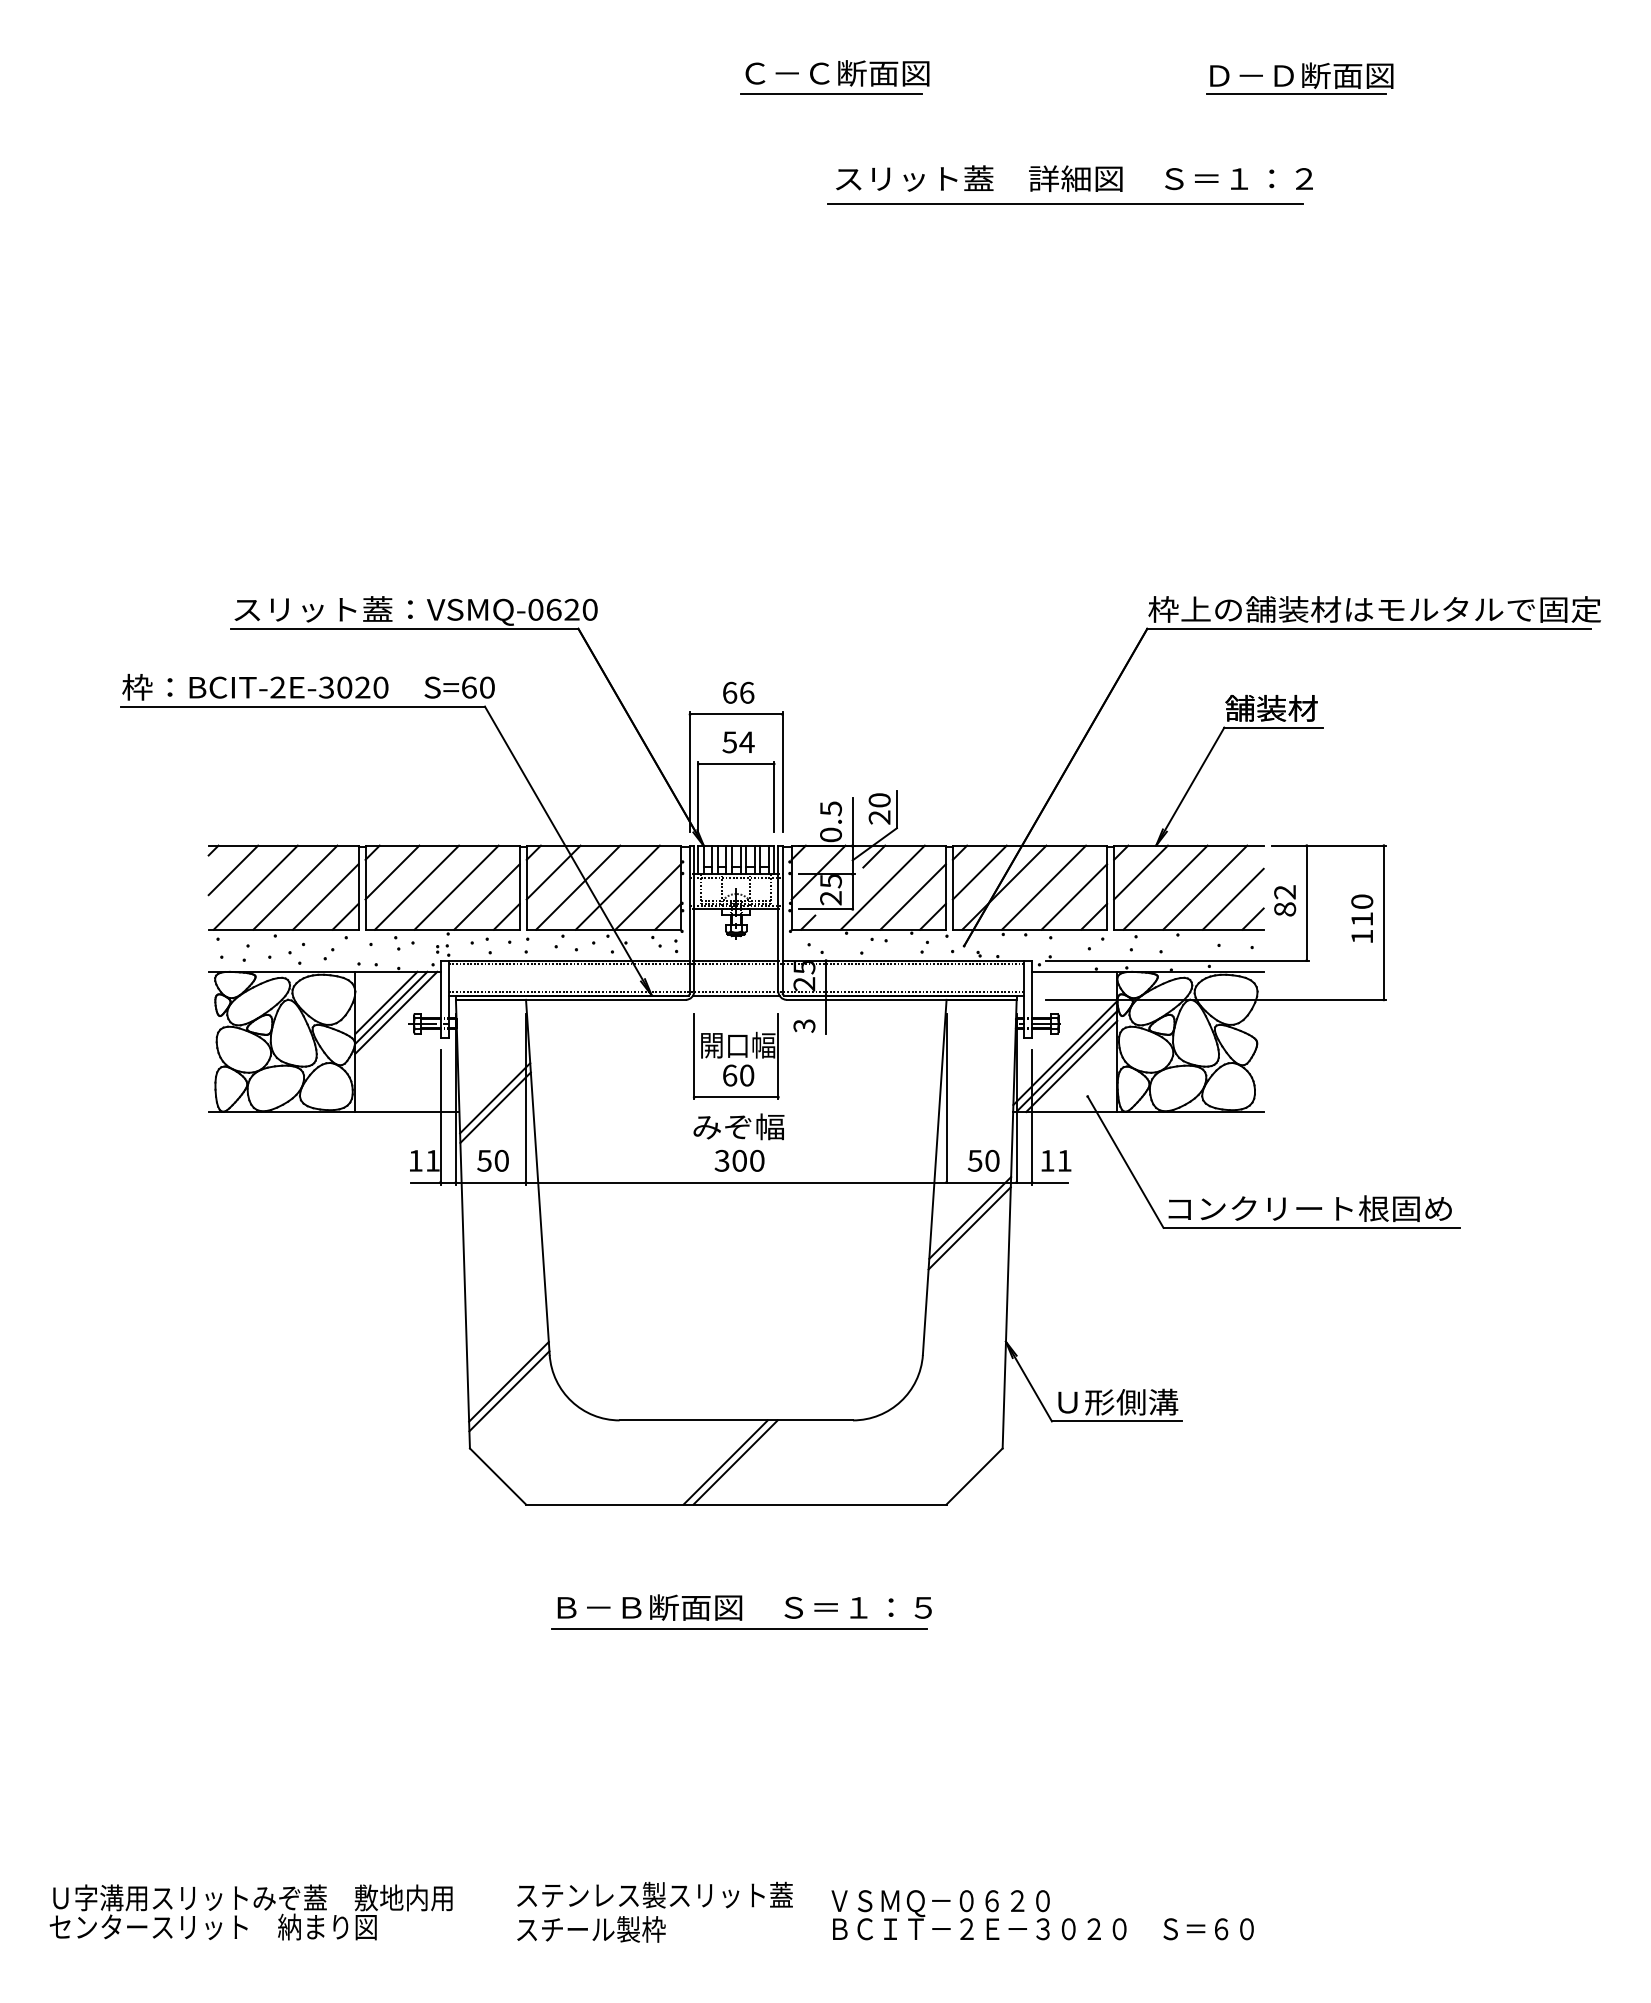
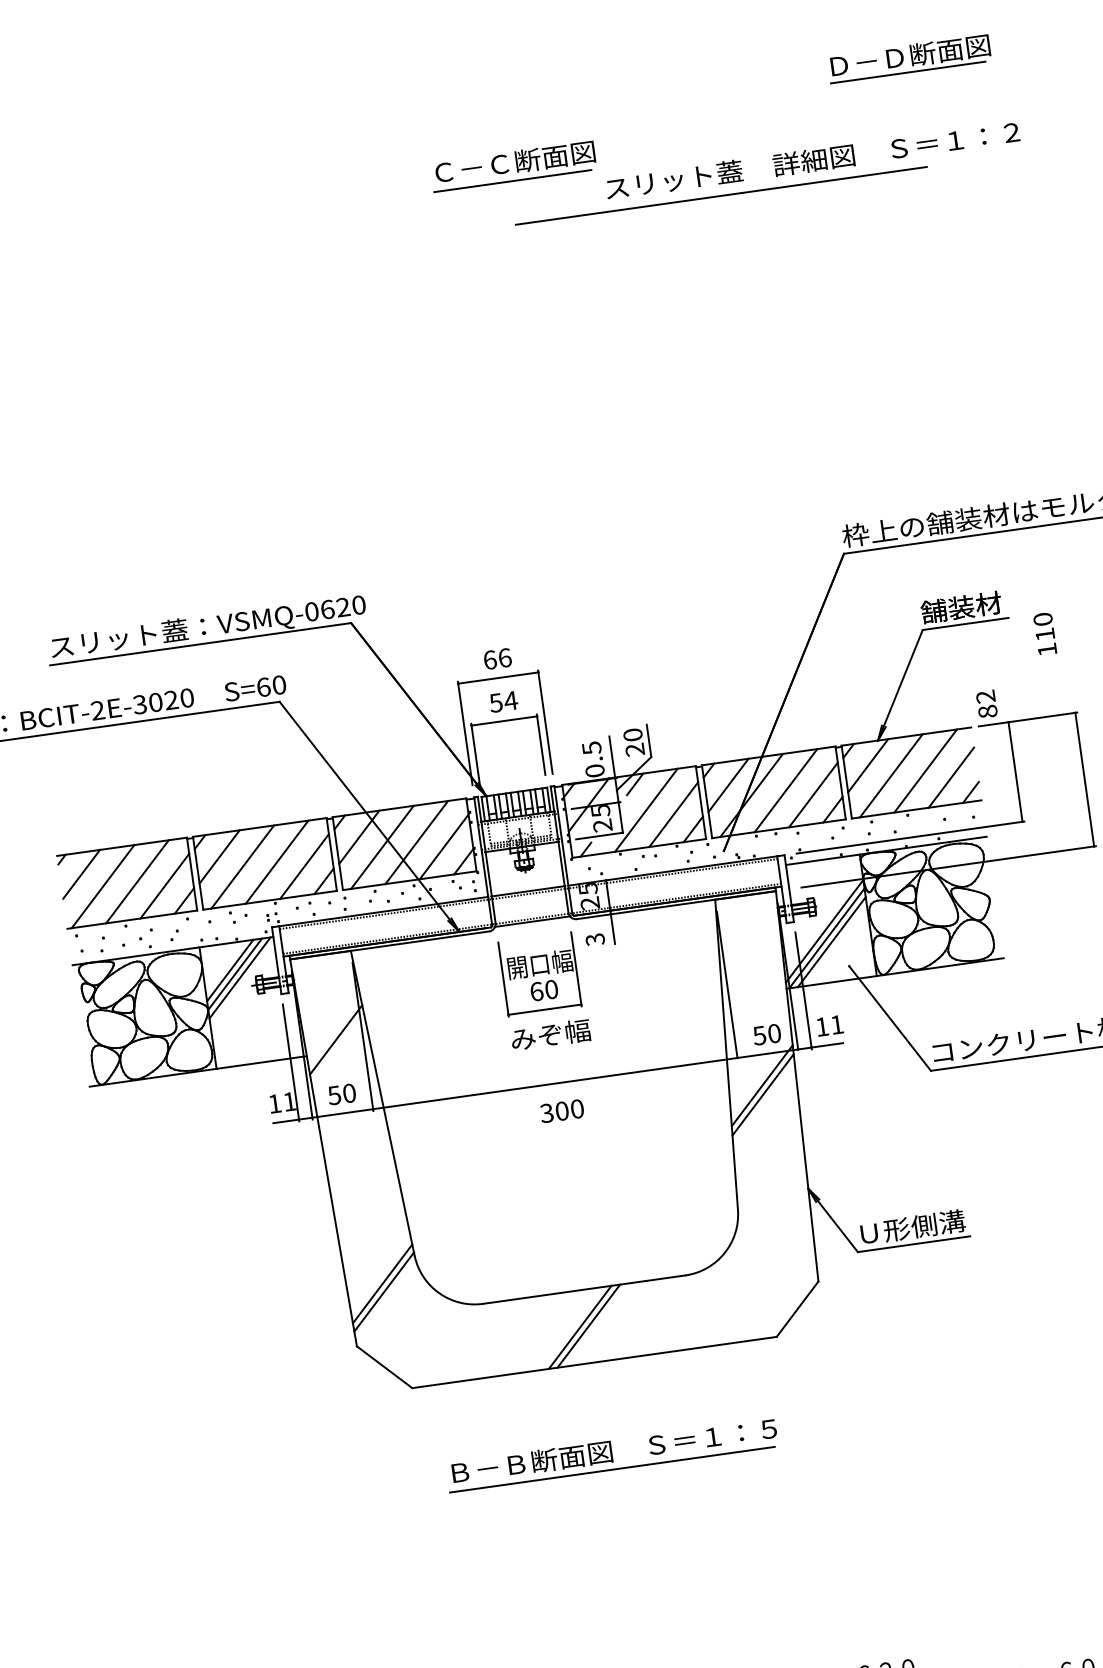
part: (834, 77) -> (513, 166), moved
text: (1074, 178) -> (812, 160), moved
text: (1285, 900) -> (987, 703), moved
text: (1362, 918) -> (1045, 633), moved
line: (495, 1107) -> (337, 1047), removed
text: (739, 1160) -> (561, 1110), moved

